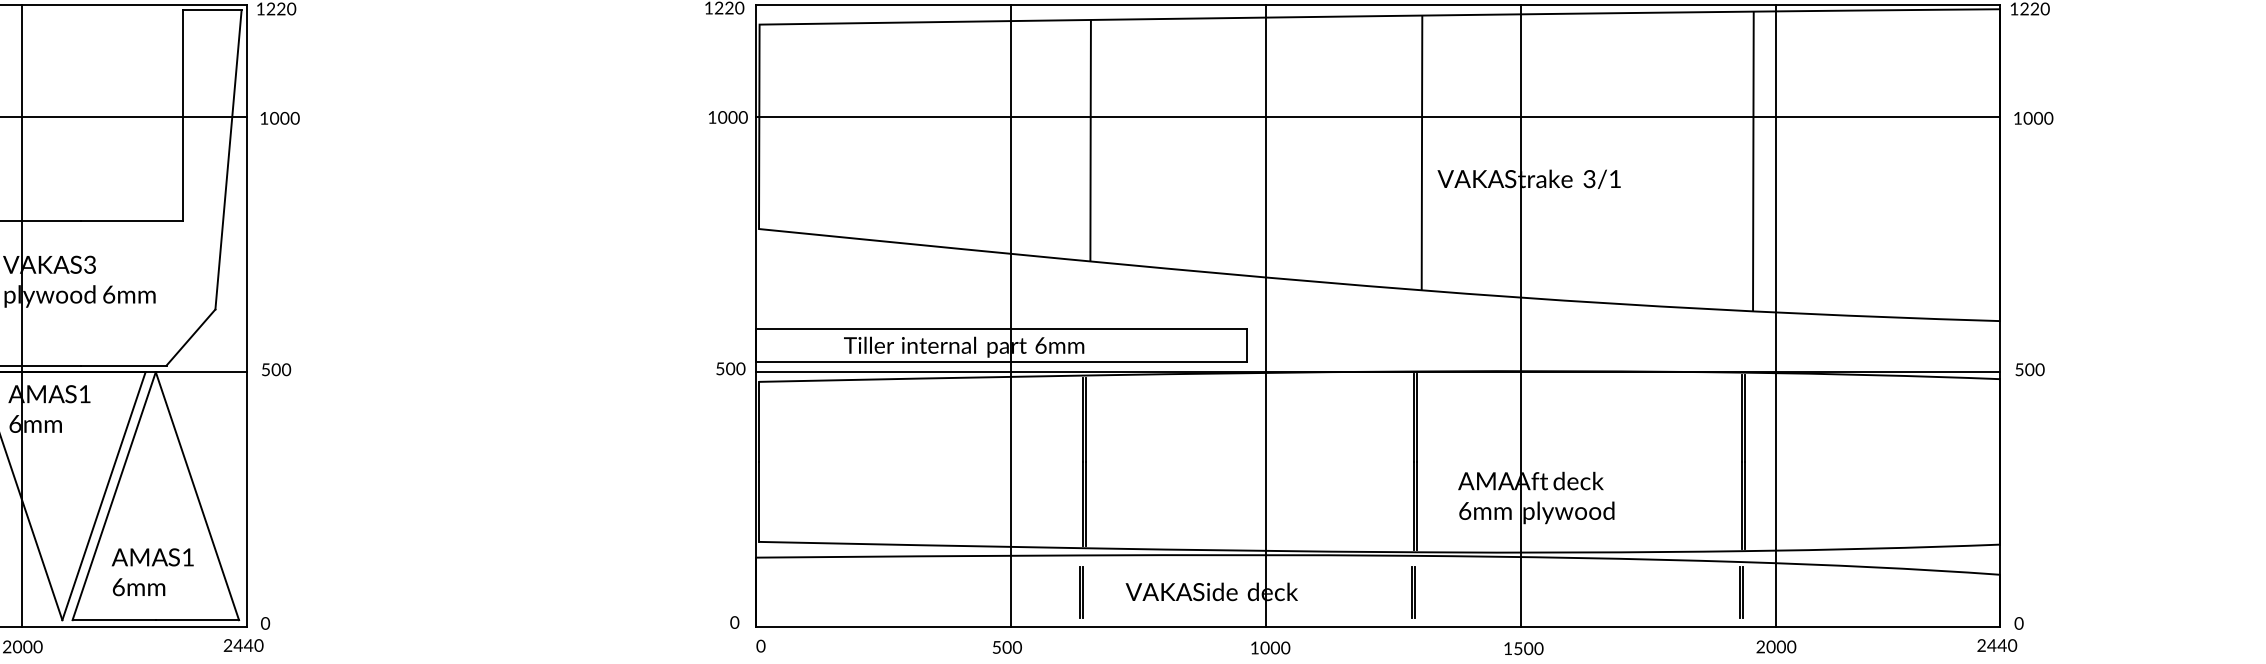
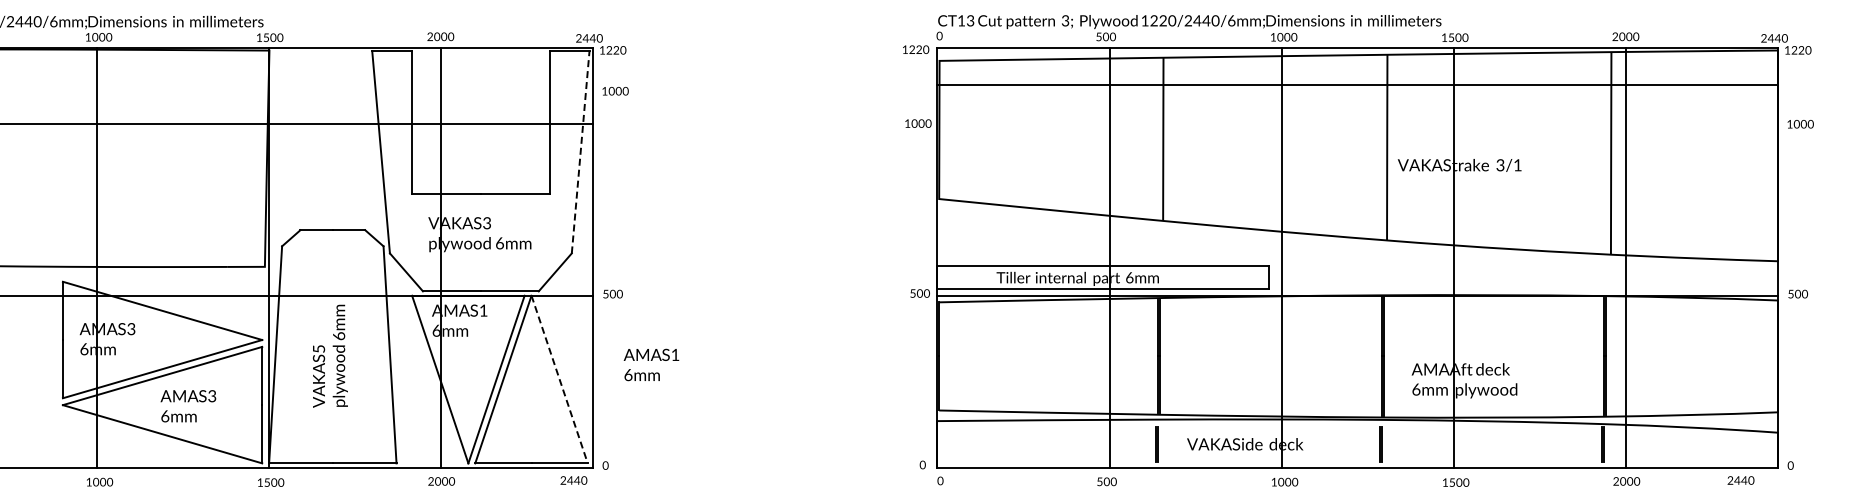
line: (1377, 117) -> (1357, 84), moved
text: (280, 118) -> (615, 91), moved
line: (228, 160) -> (580, 152), solid -> dashed
line: (197, 497) -> (559, 380), solid -> dashed
text: (152, 571) -> (651, 364), moved
text: (243, 645) -> (573, 480), moved
text: (1996, 645) -> (1740, 480), moved

